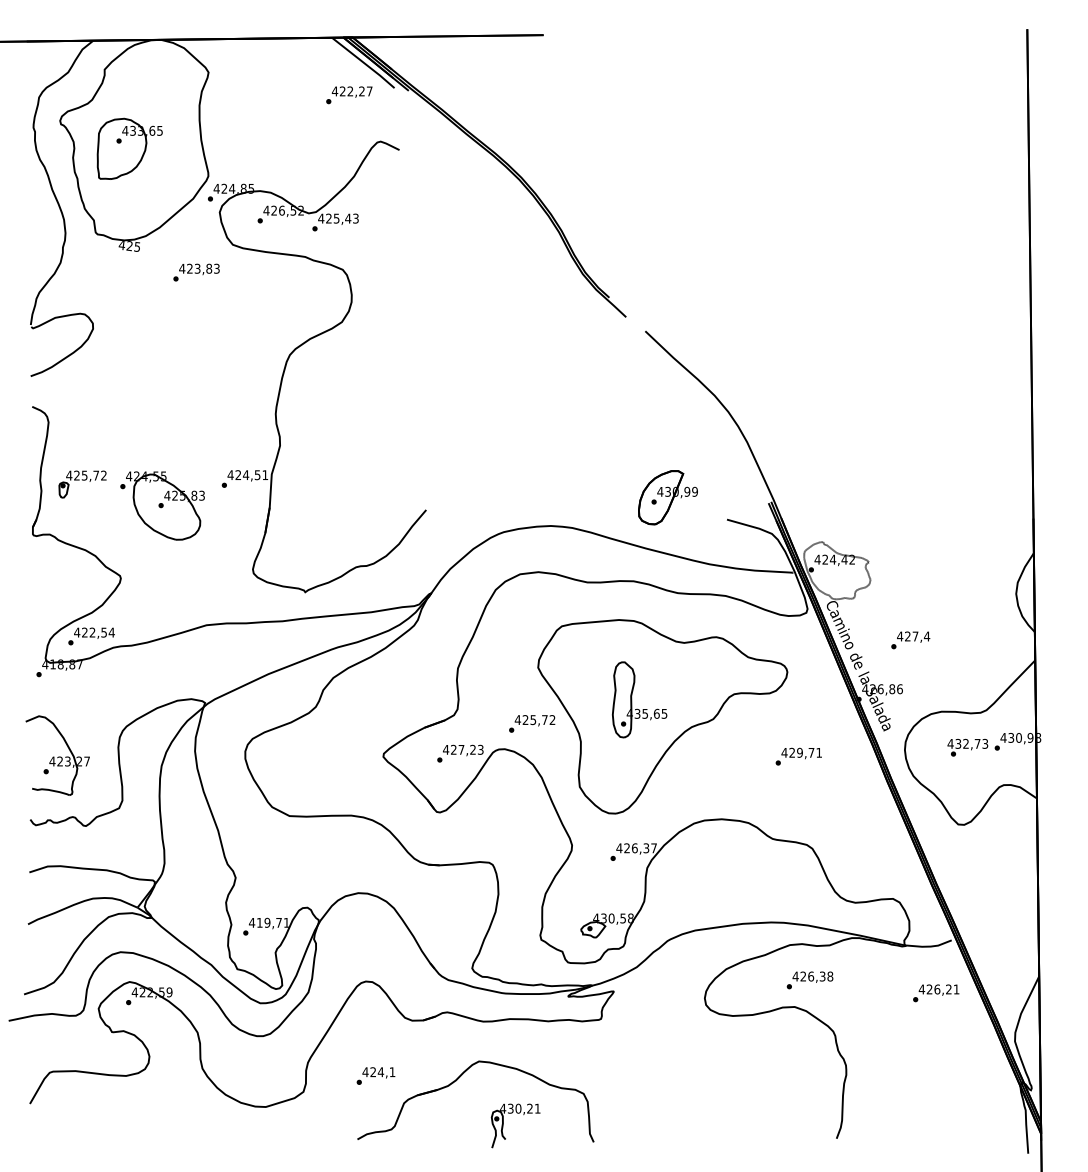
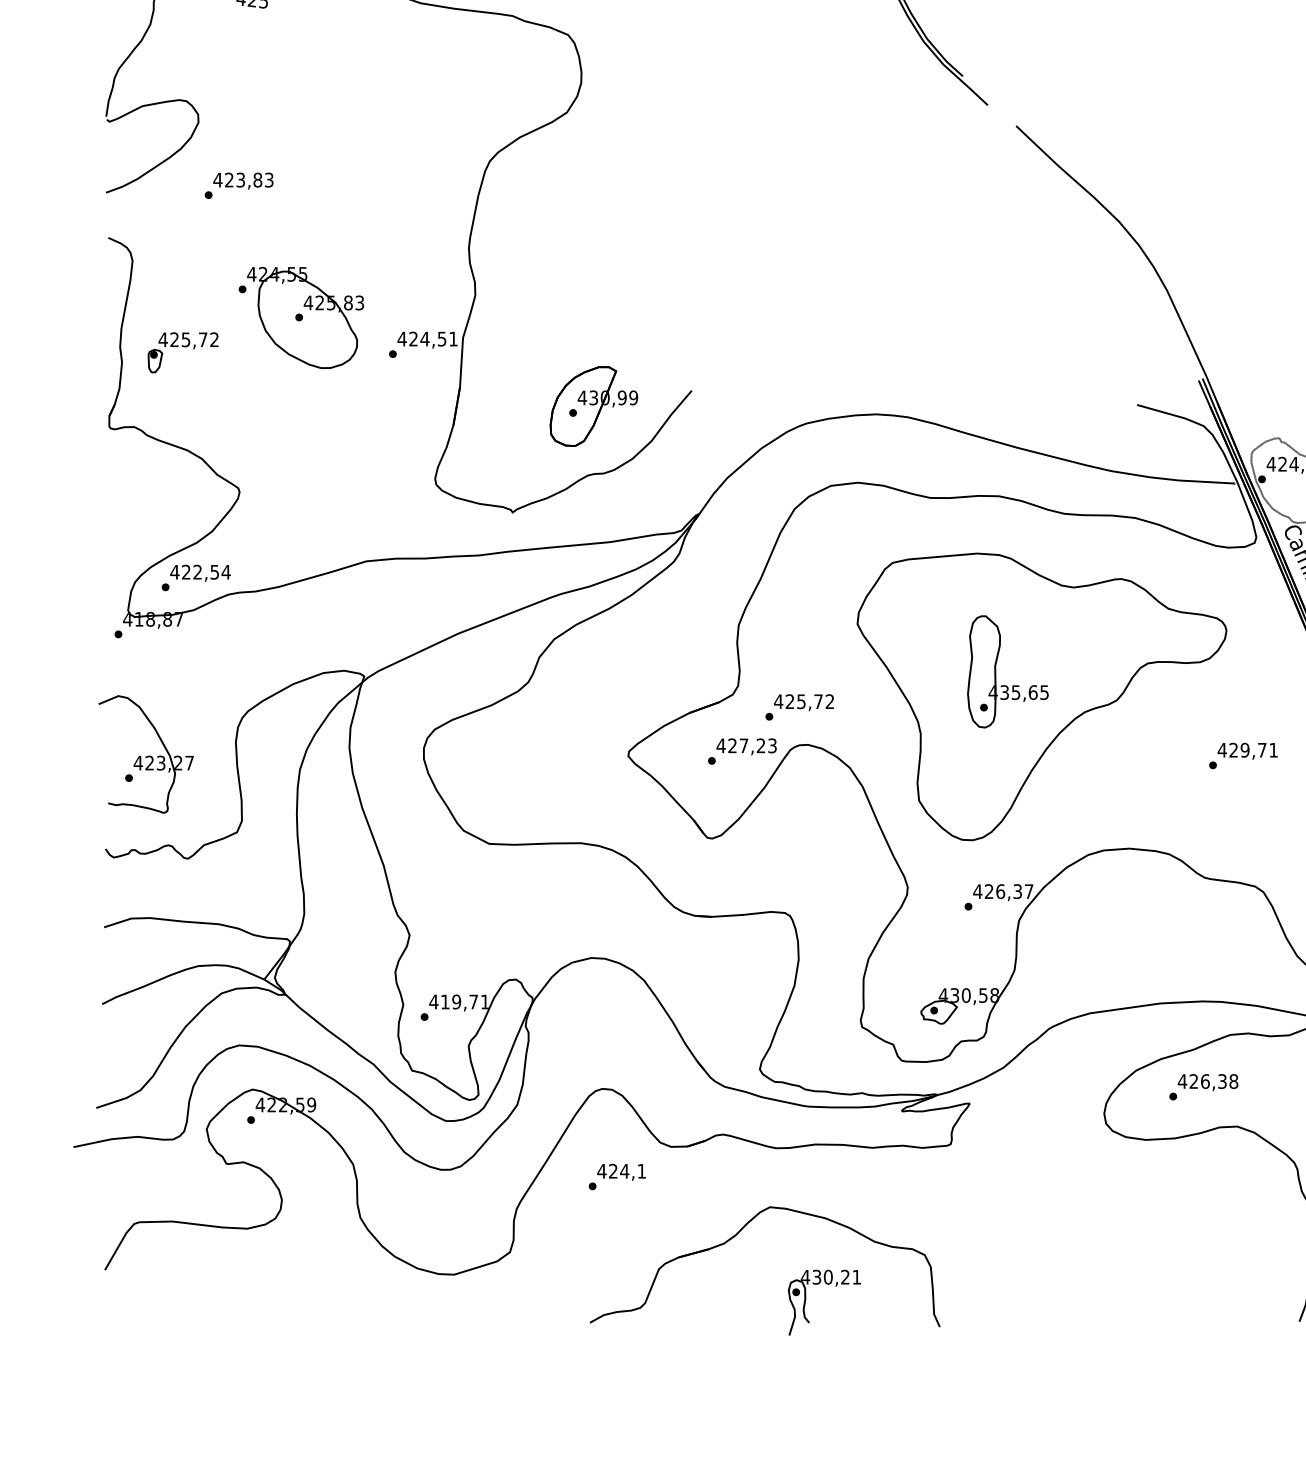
text: (196, 272) -> (239, 185), moved
part: (667, 497) -> (592, 406), moved
part: (162, 505) -> (301, 317), moved
text: (532, 723) -> (800, 706), moved
text: (809, 980) -> (1202, 1087), moved
text: (375, 1075) -> (616, 1176), moved

